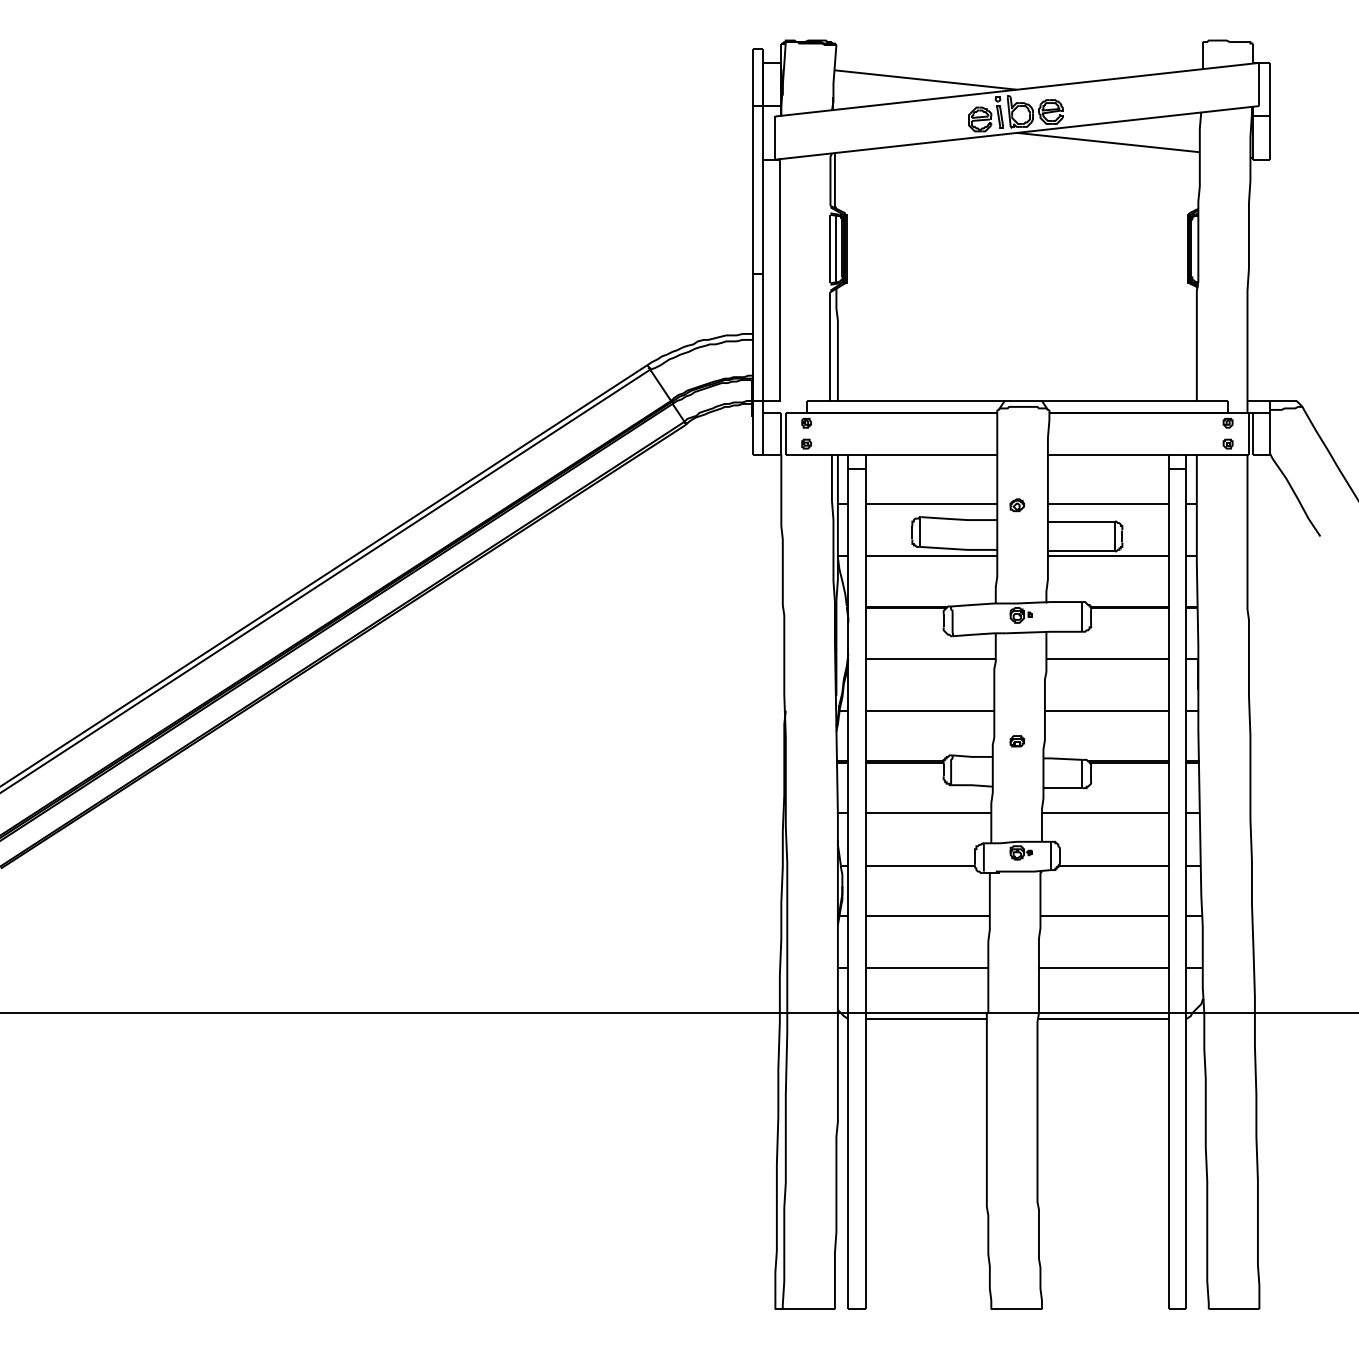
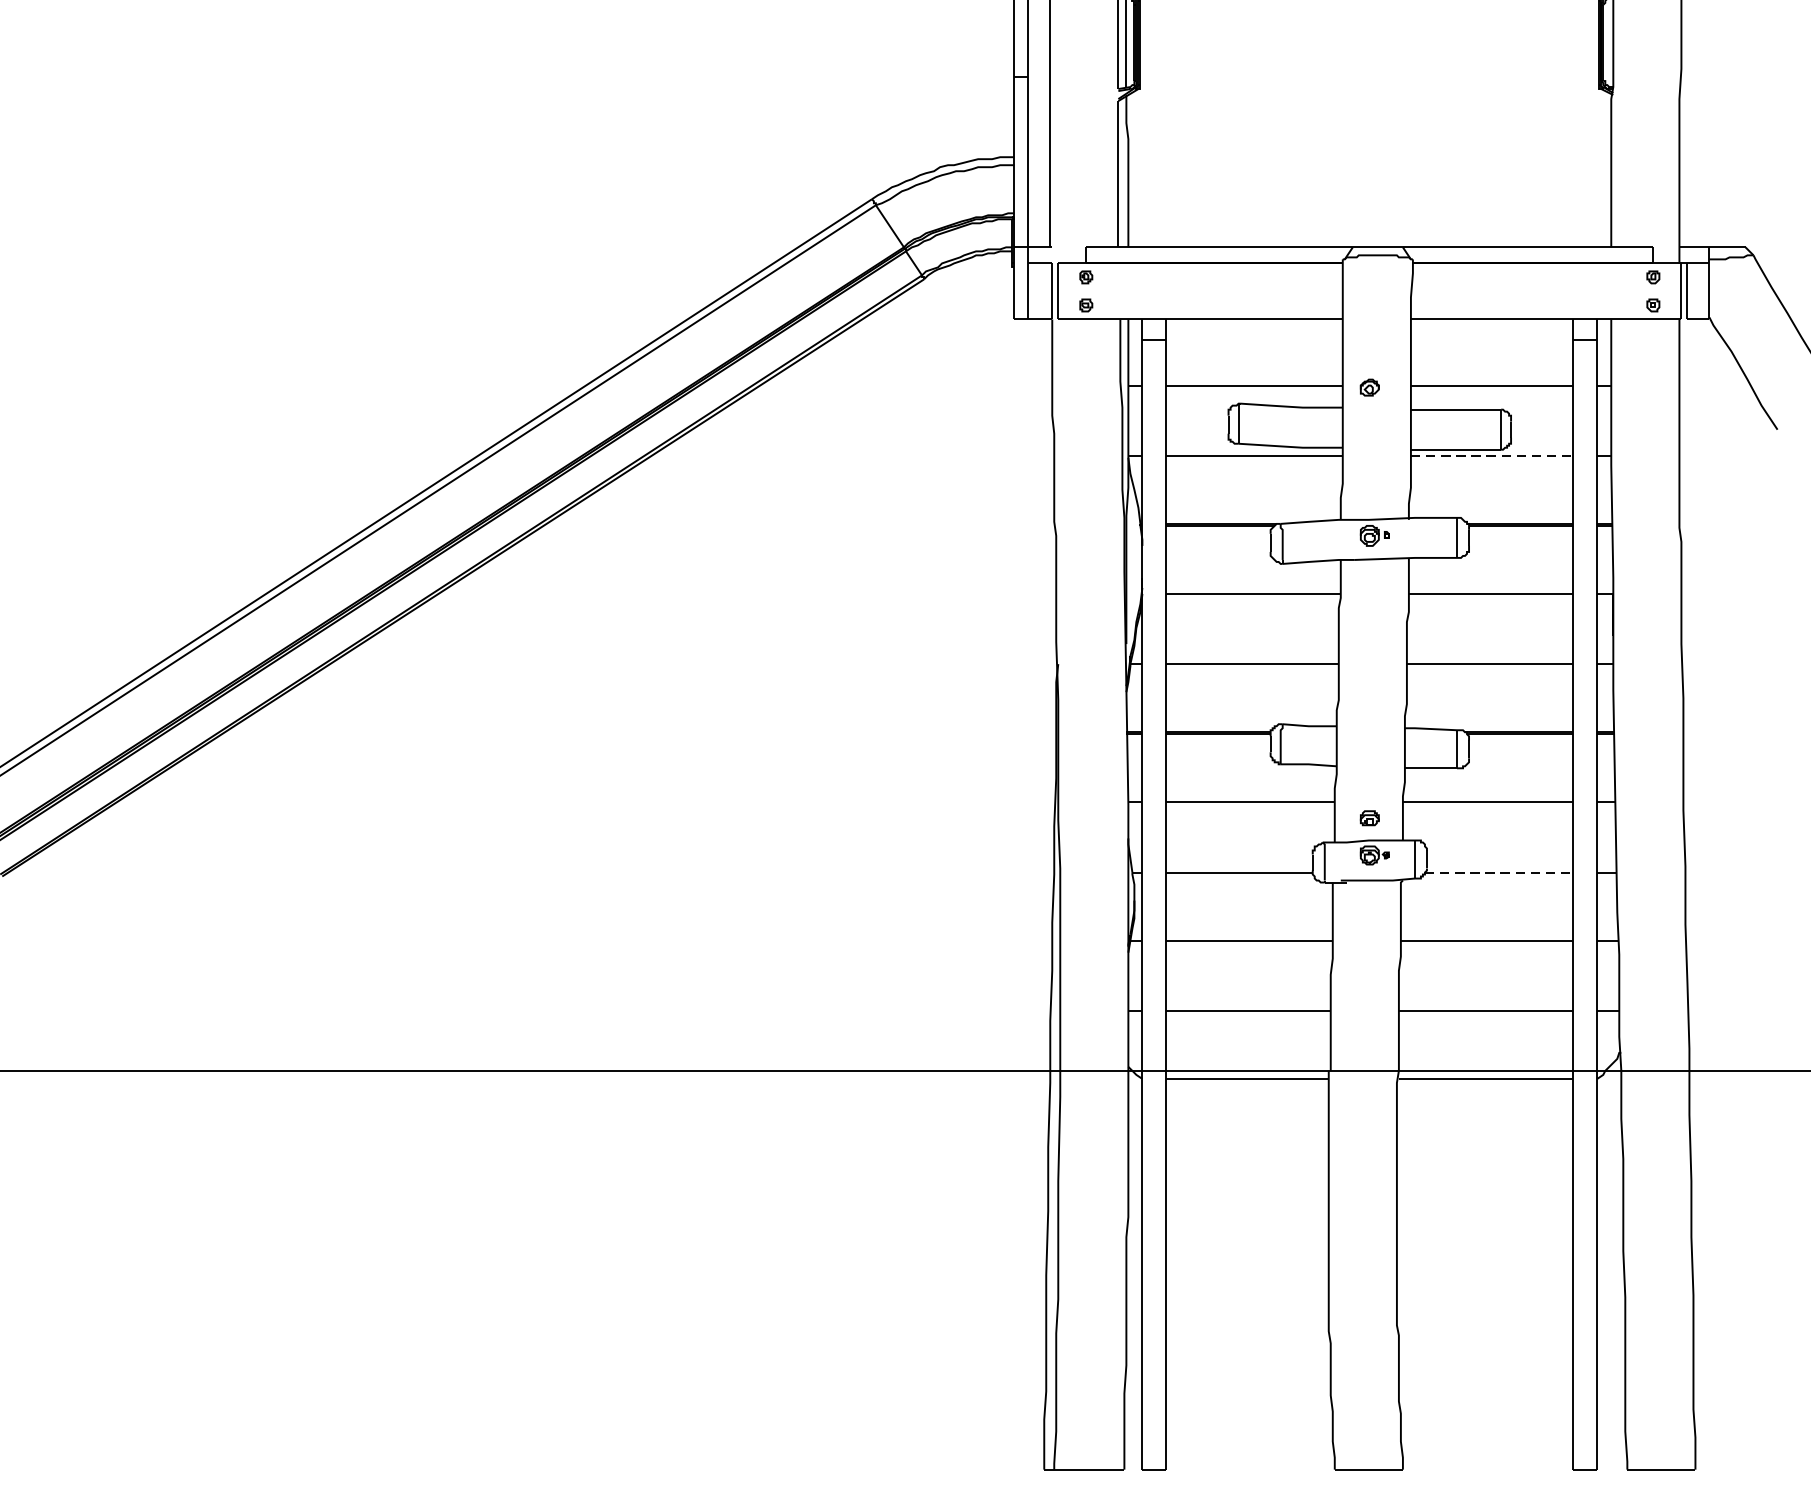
line: (1108, 555) -> (1492, 455), solid -> dashed
part: (1016, 741) -> (1368, 818), moved
line: (1113, 865) -> (1499, 872), solid -> dashed

